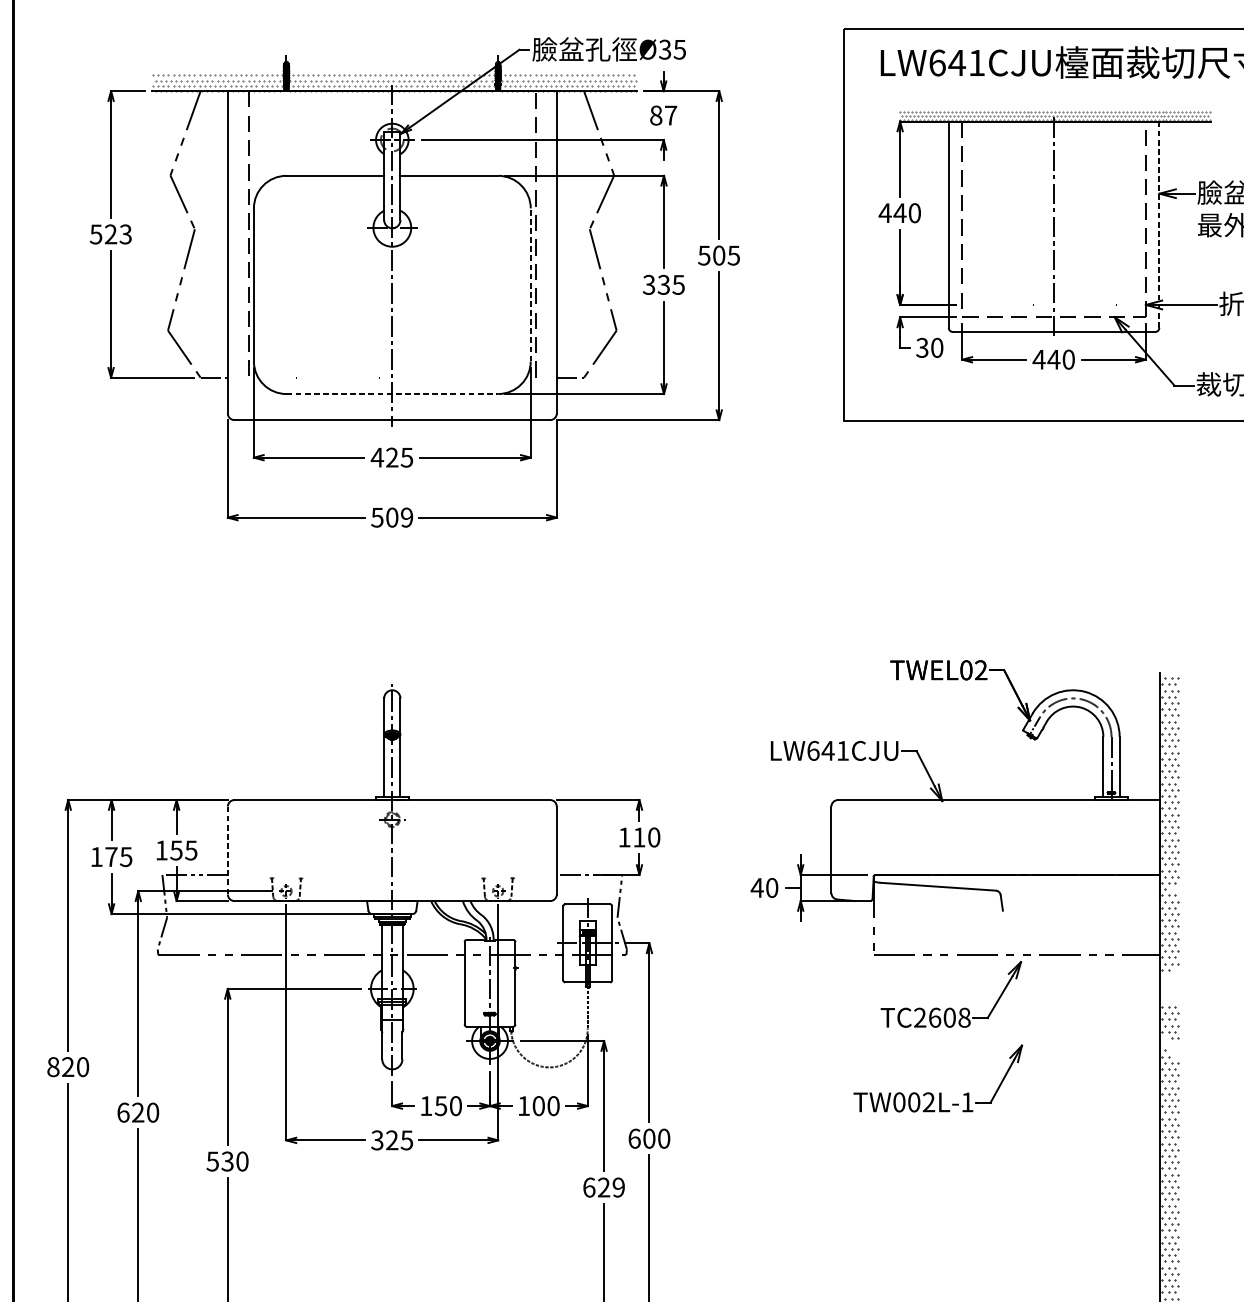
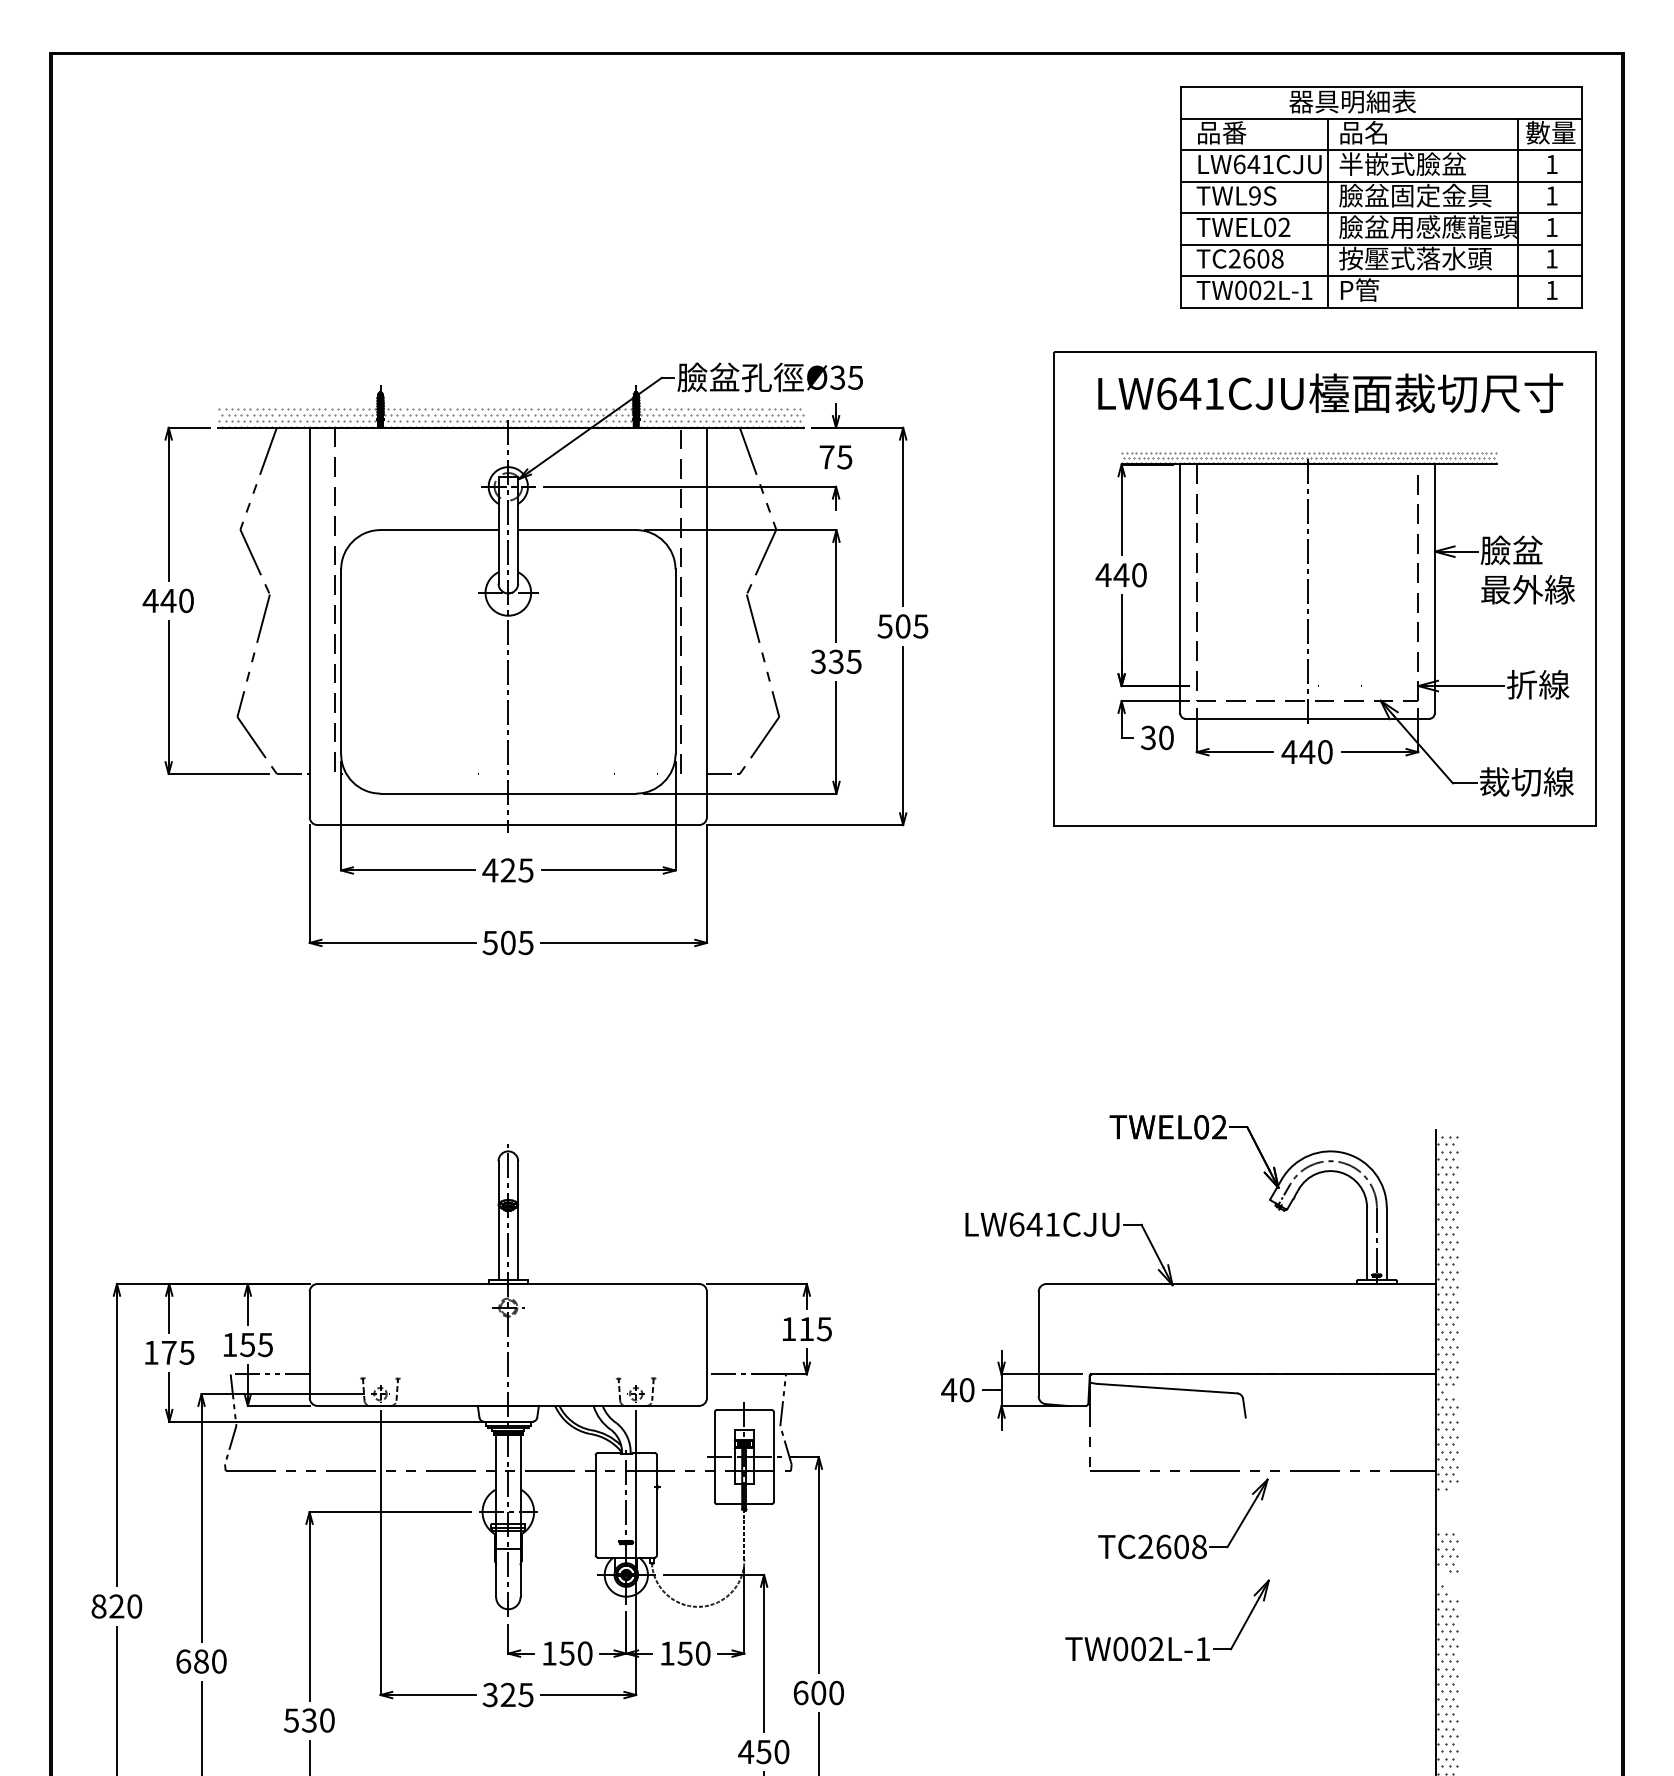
text: (663, 115) -> (835, 457), 87 -> 75
line: (1159, 225) -> (1434, 589), dashed -> solid
text: (110, 234) -> (167, 600), 523 -> 440
line: (530, 284) -> (675, 661), dashed -> solid
line: (392, 393) -> (508, 793), dashed -> solid
text: (406, 517) -> (525, 942), 509 -> 505
text: (653, 837) -> (823, 1329), 110 -> 115
line: (227, 850) -> (309, 1345), dashed -> solid
text: (538, 1106) -> (684, 1653), 100 -> 150
text: (138, 1112) -> (201, 1661), 620 -> 680
text: (603, 1187) -> (763, 1751), 629 -> 450

